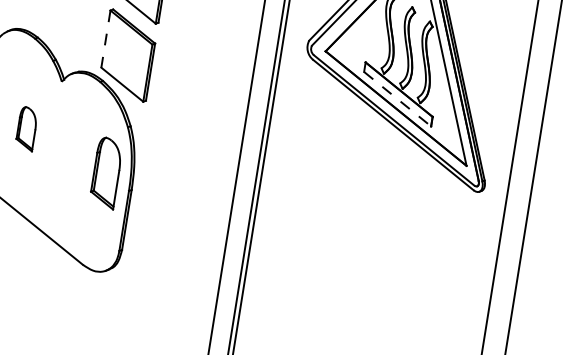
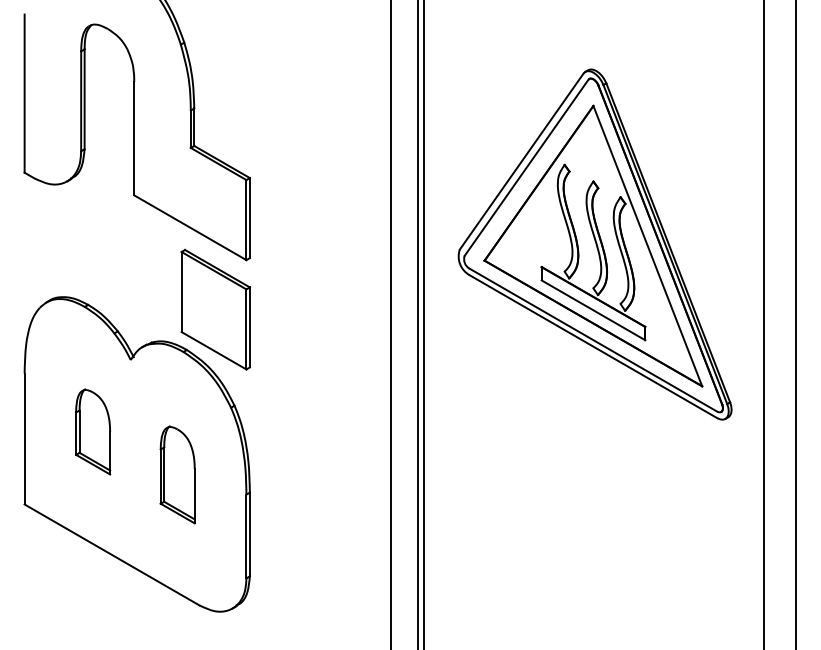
line: (105, 39) -> (181, 292), dashed -> solid
line: (397, 99) -> (593, 310), dashed -> solid
part: (27, 128) -> (93, 431), size x1.43
part: (106, 172) -> (177, 474), moved

